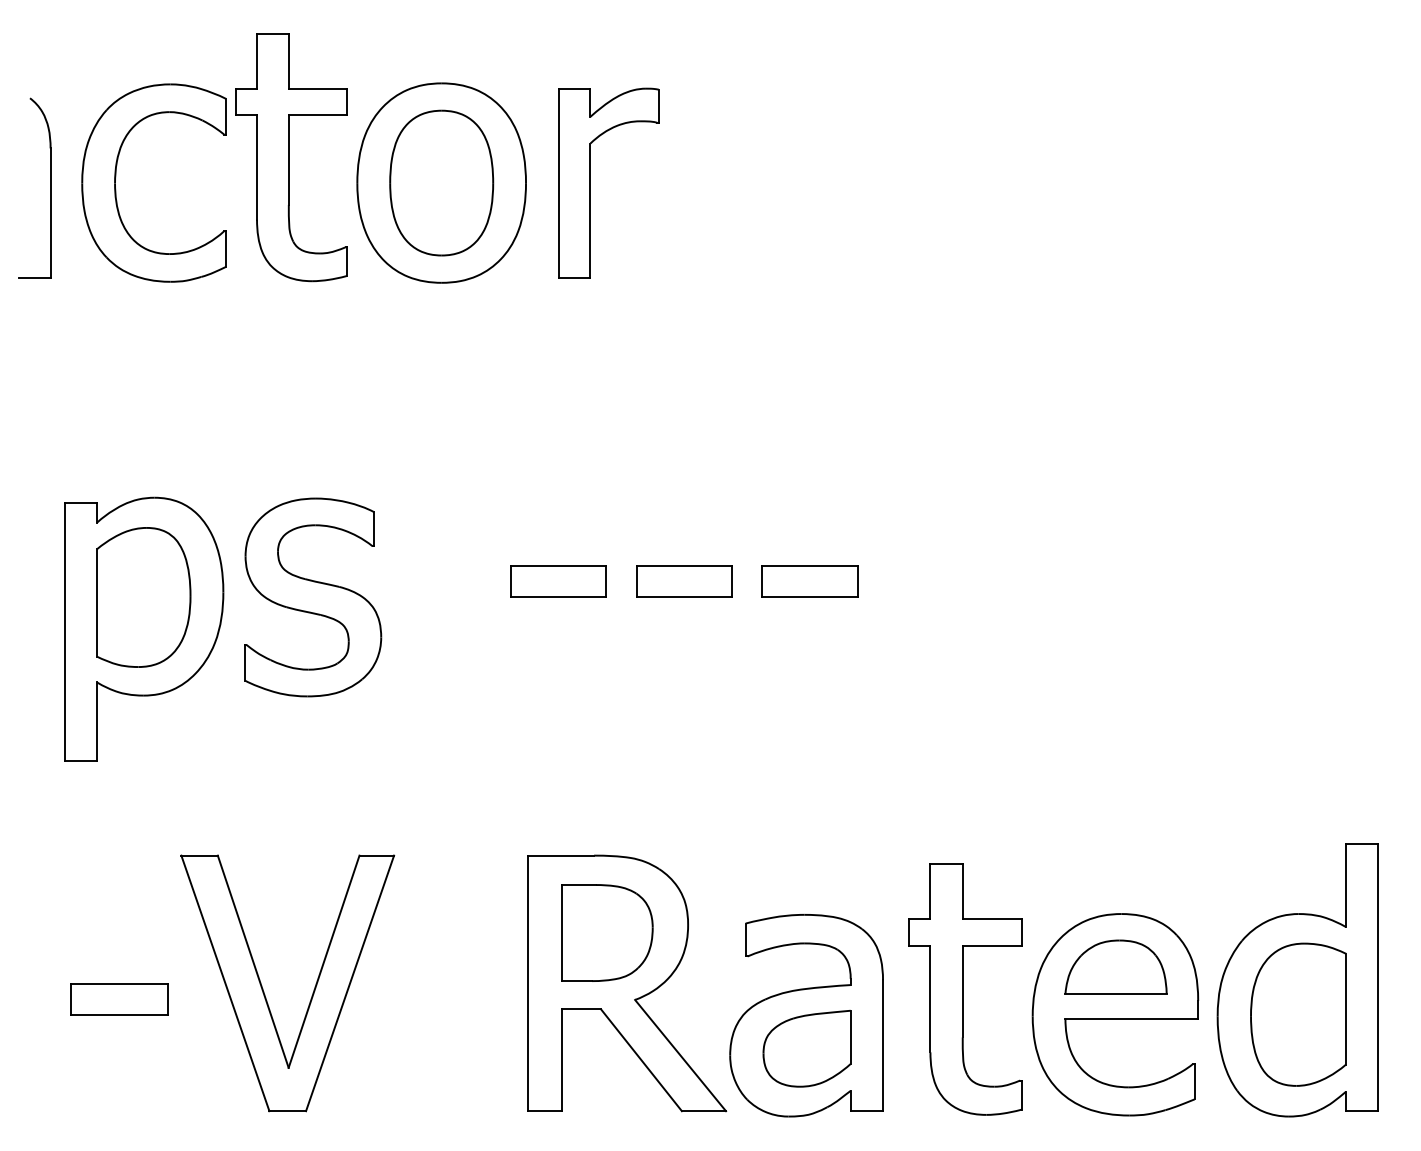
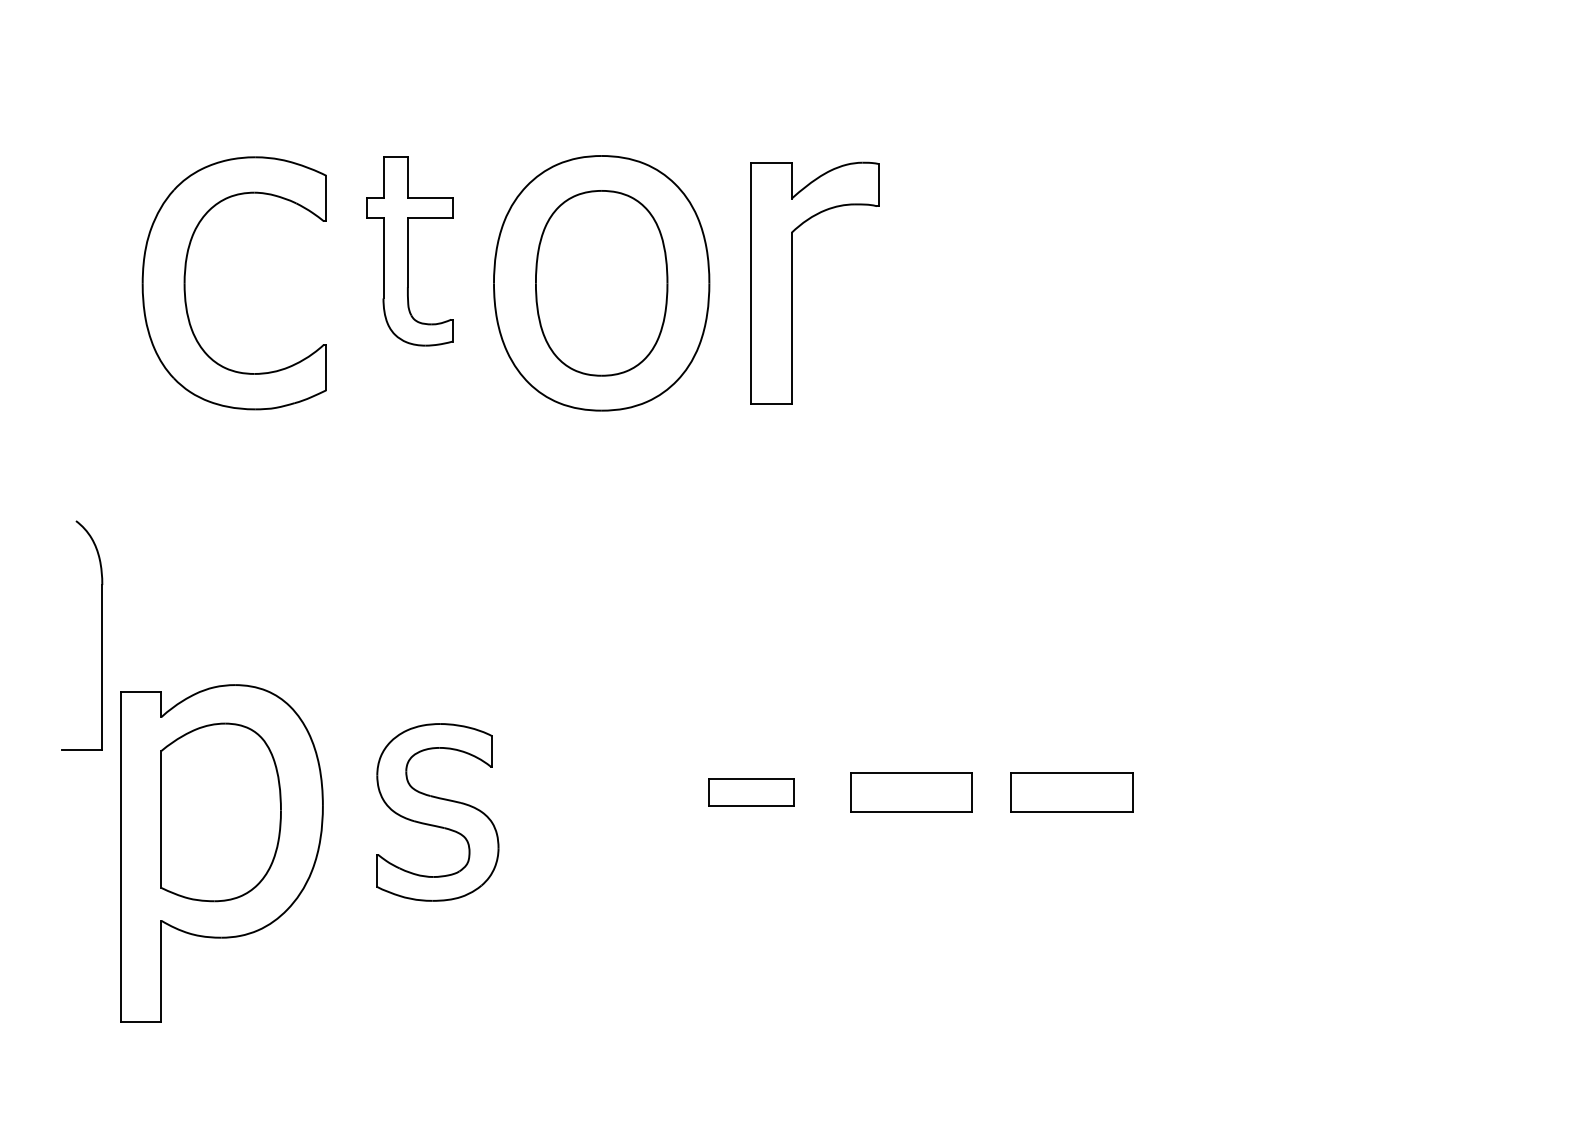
part: (291, 157) -> (409, 250), size x0.6
part: (50, 187) -> (102, 634), moved
part: (558, 581) -> (750, 792), size x0.7
part: (313, 597) -> (438, 812), size x0.7

